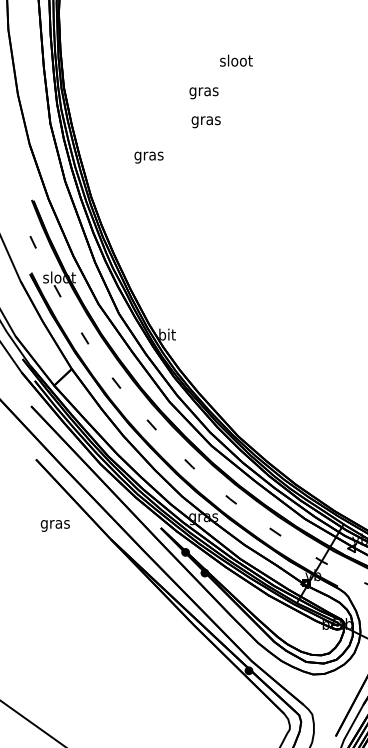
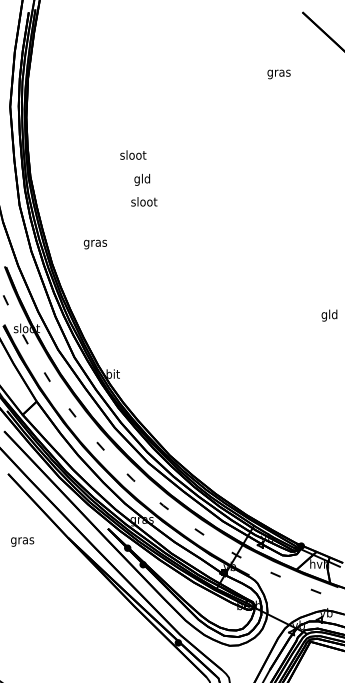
text: (236, 59) -> (133, 154), moved
text: (202, 91) -> (141, 179), gras -> gld
text: (206, 120) -> (144, 202), gras -> sloot
text: (147, 157) -> (94, 244), moved
text: (55, 525) -> (22, 541), moved

